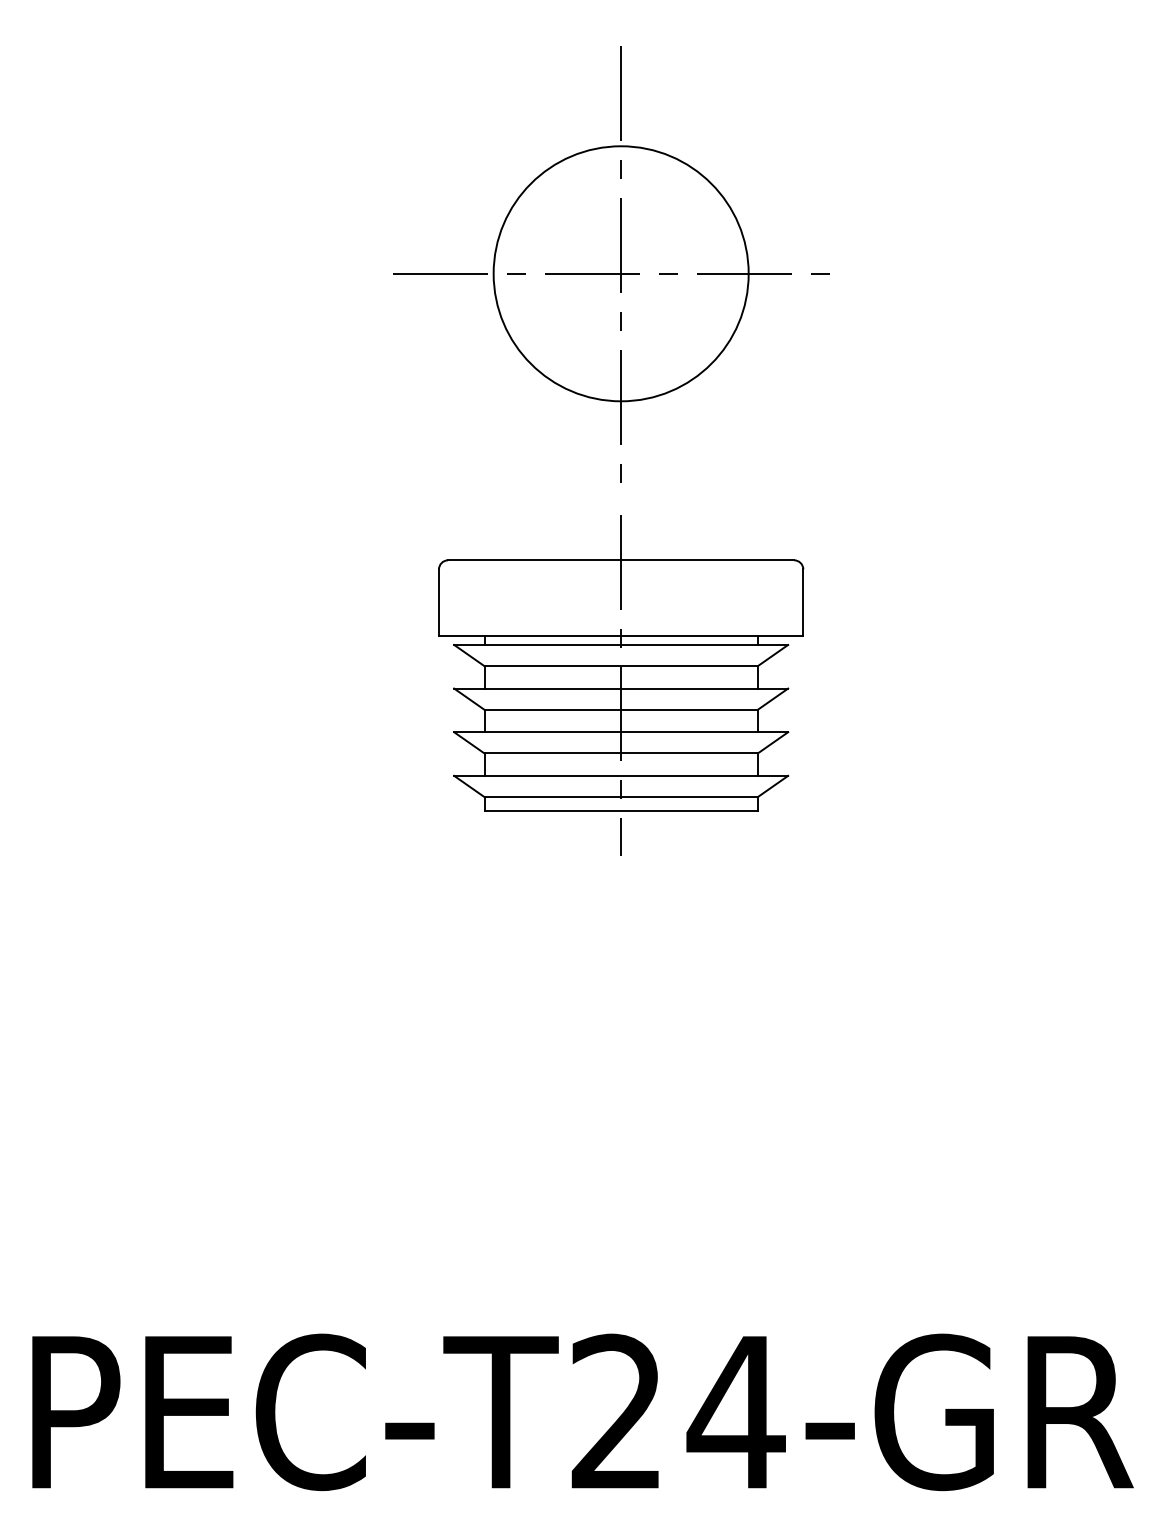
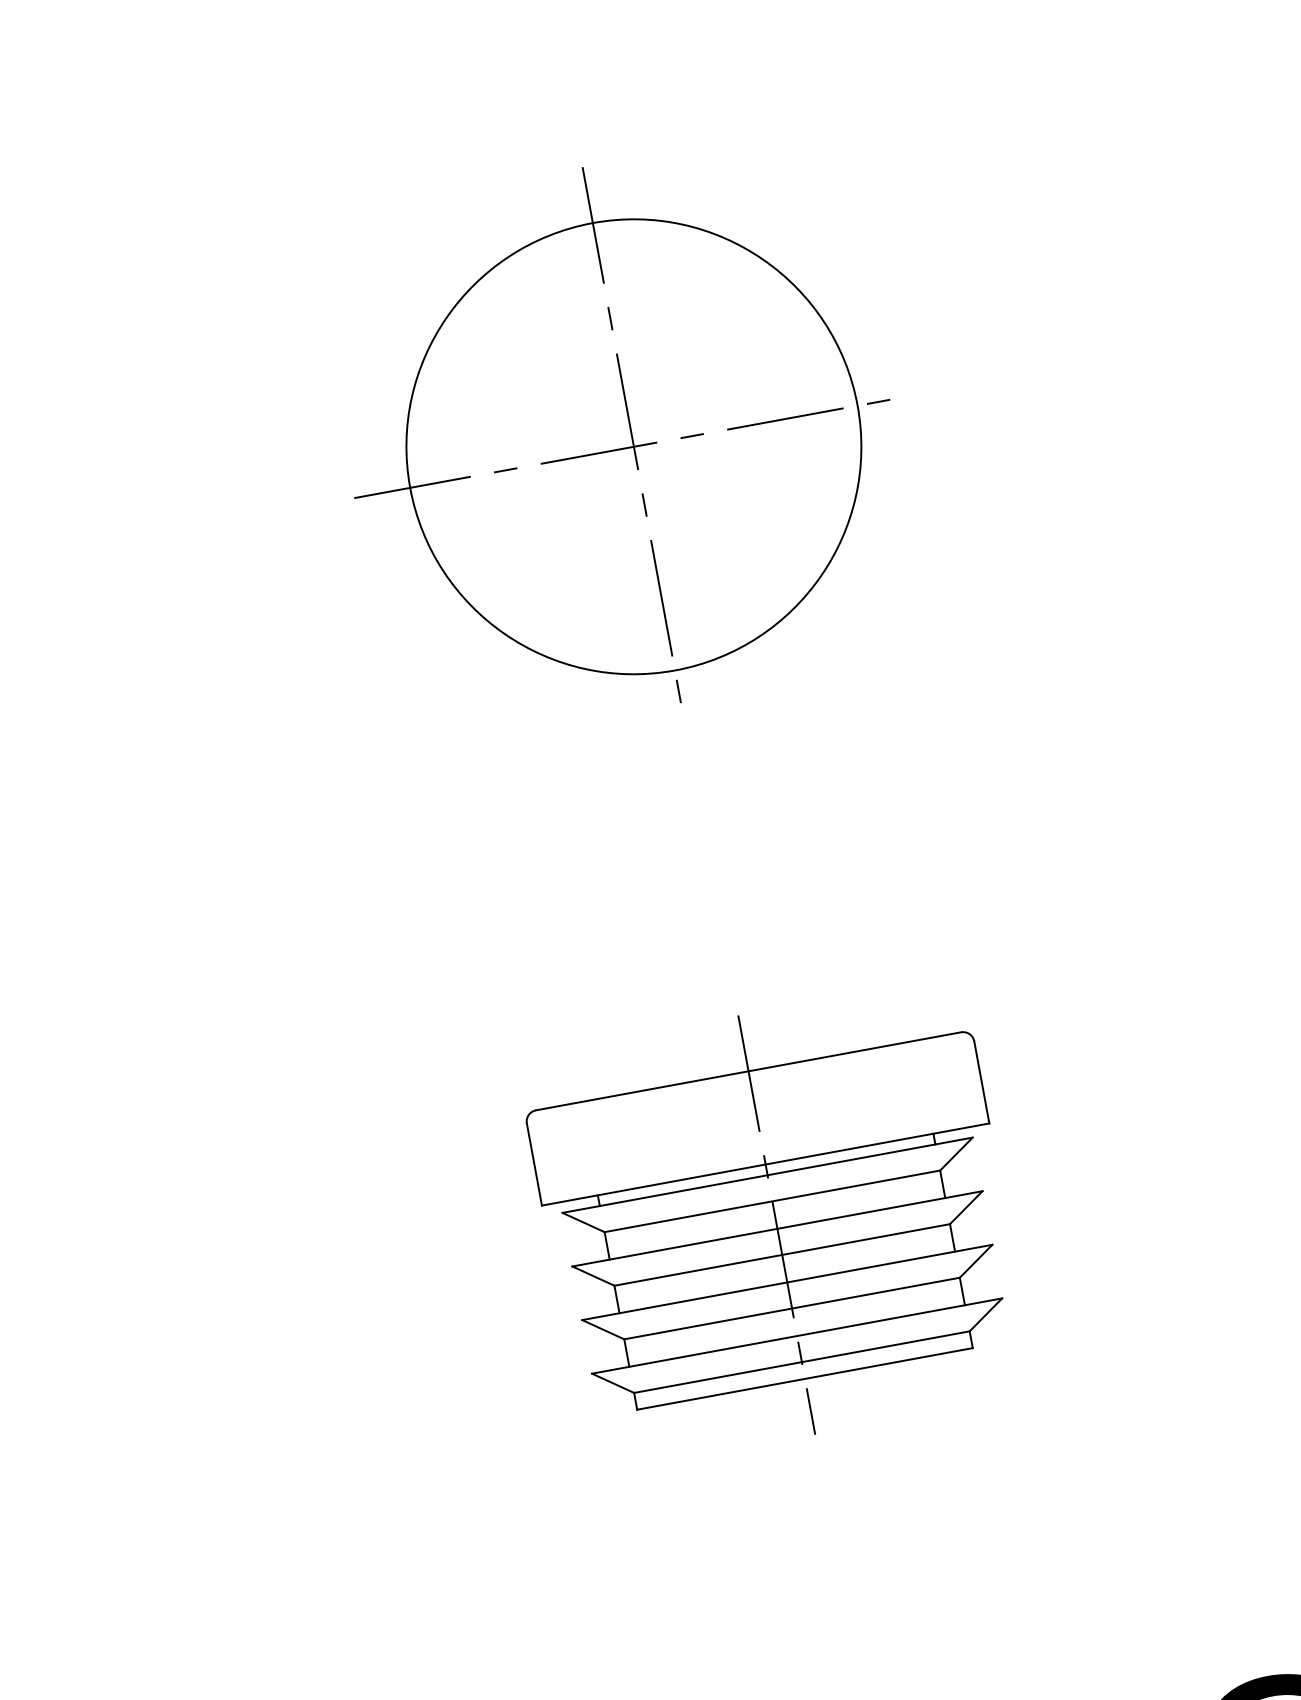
circle: (621, 273) -> (634, 446), size x1.43
part: (621, 685) -> (777, 1224), moved

